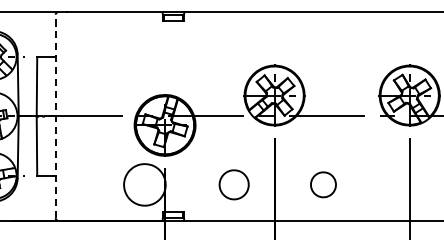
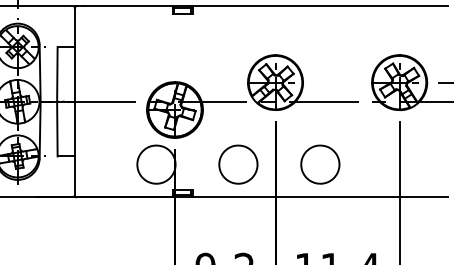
line: (55, 116) -> (74, 101), dashed -> solid
part: (234, 184) -> (238, 164), size x1.43
part: (323, 184) -> (320, 164), size x1.67

